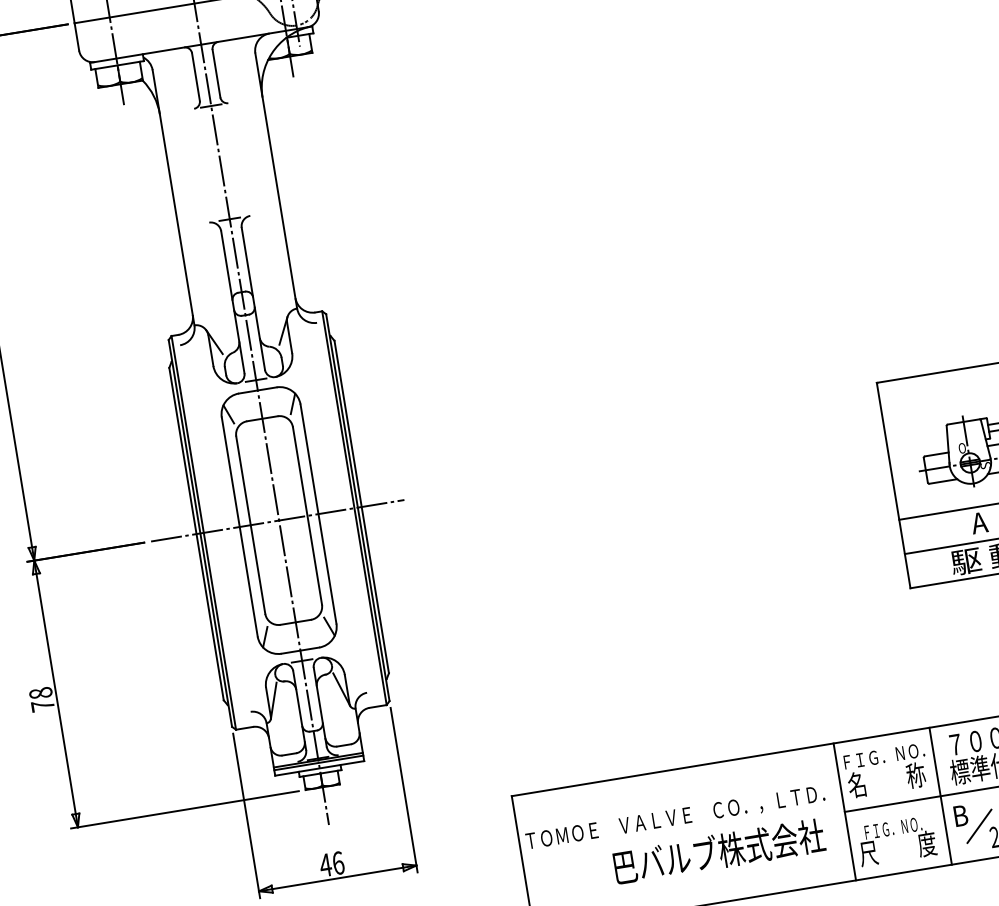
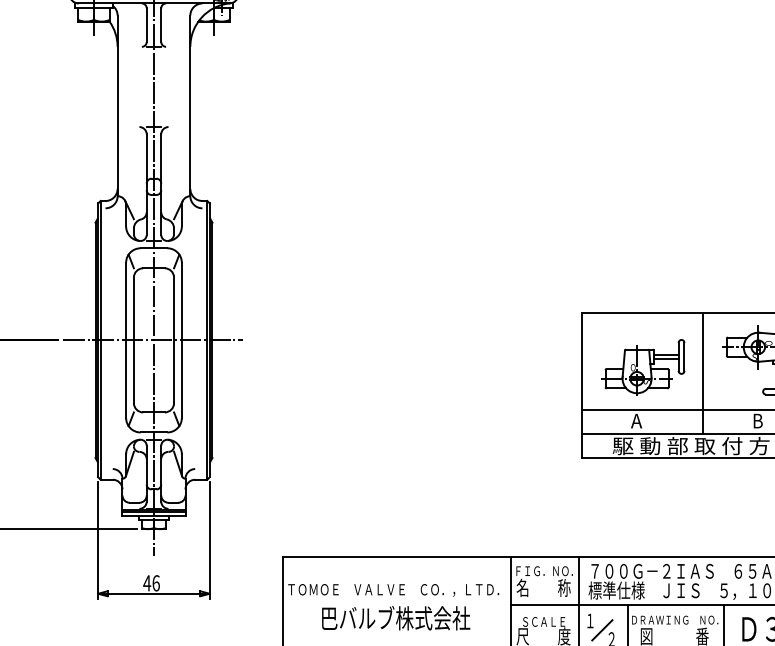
text: (960, 815) -> (590, 620), B -> １
text: (894, 827) -> (543, 621), ＦＩＧ．ＮＯ． -> ＳＣＡＬＥ
text: (719, 851) -> (396, 618), moved

